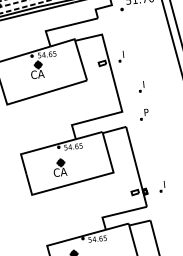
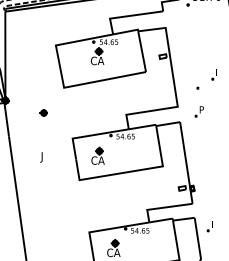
part: (120, 56) -> (213, 74), moved
part: (59, 167) -> (97, 155), moved
part: (161, 186) -> (209, 226), moved

